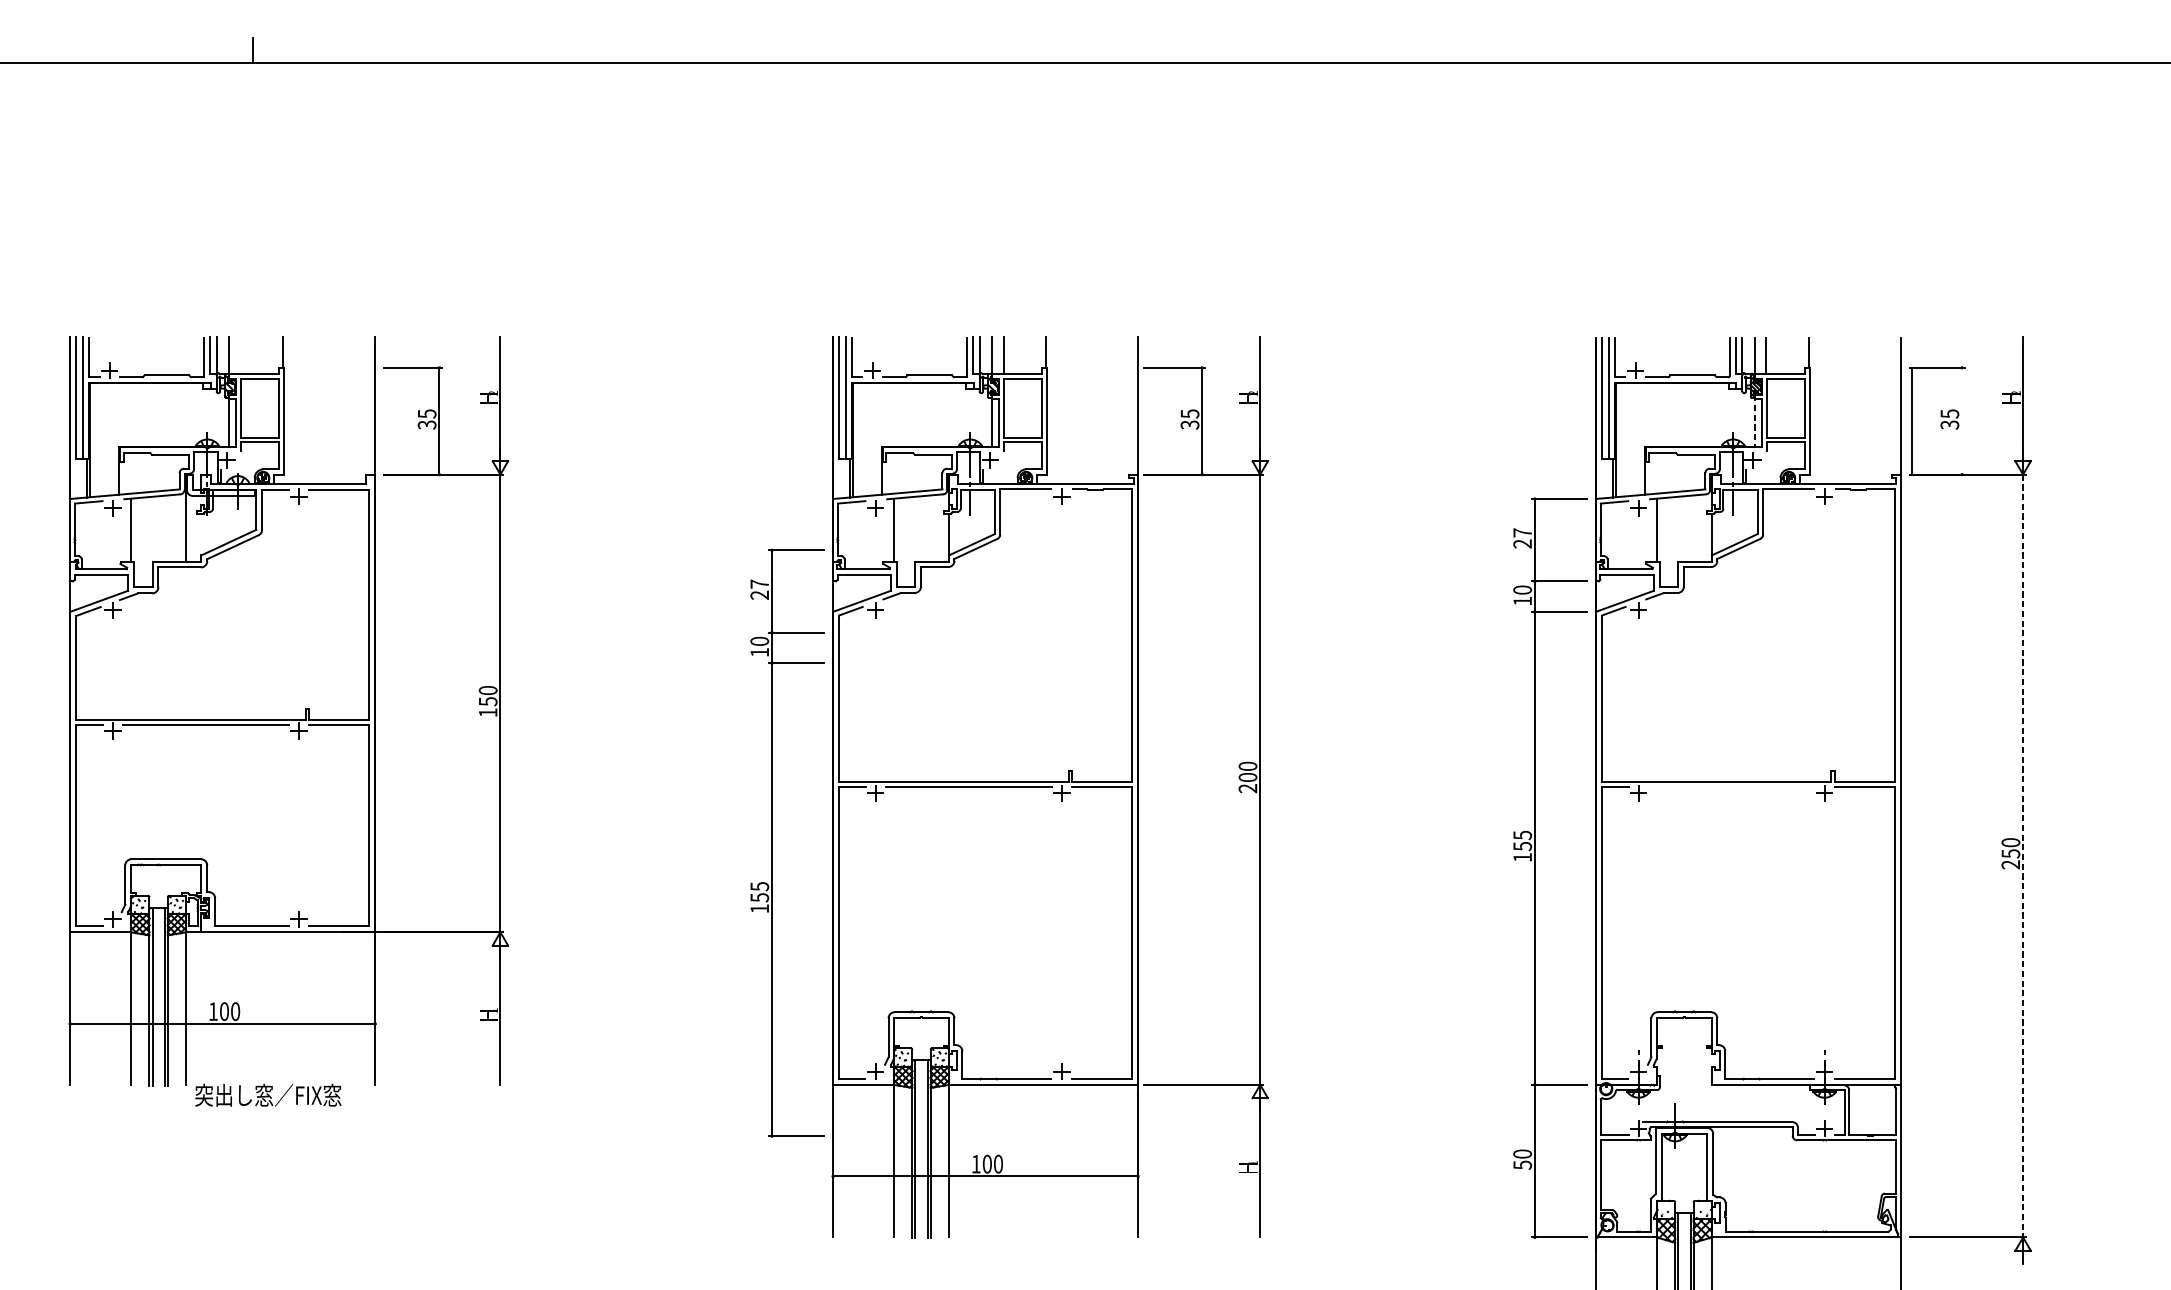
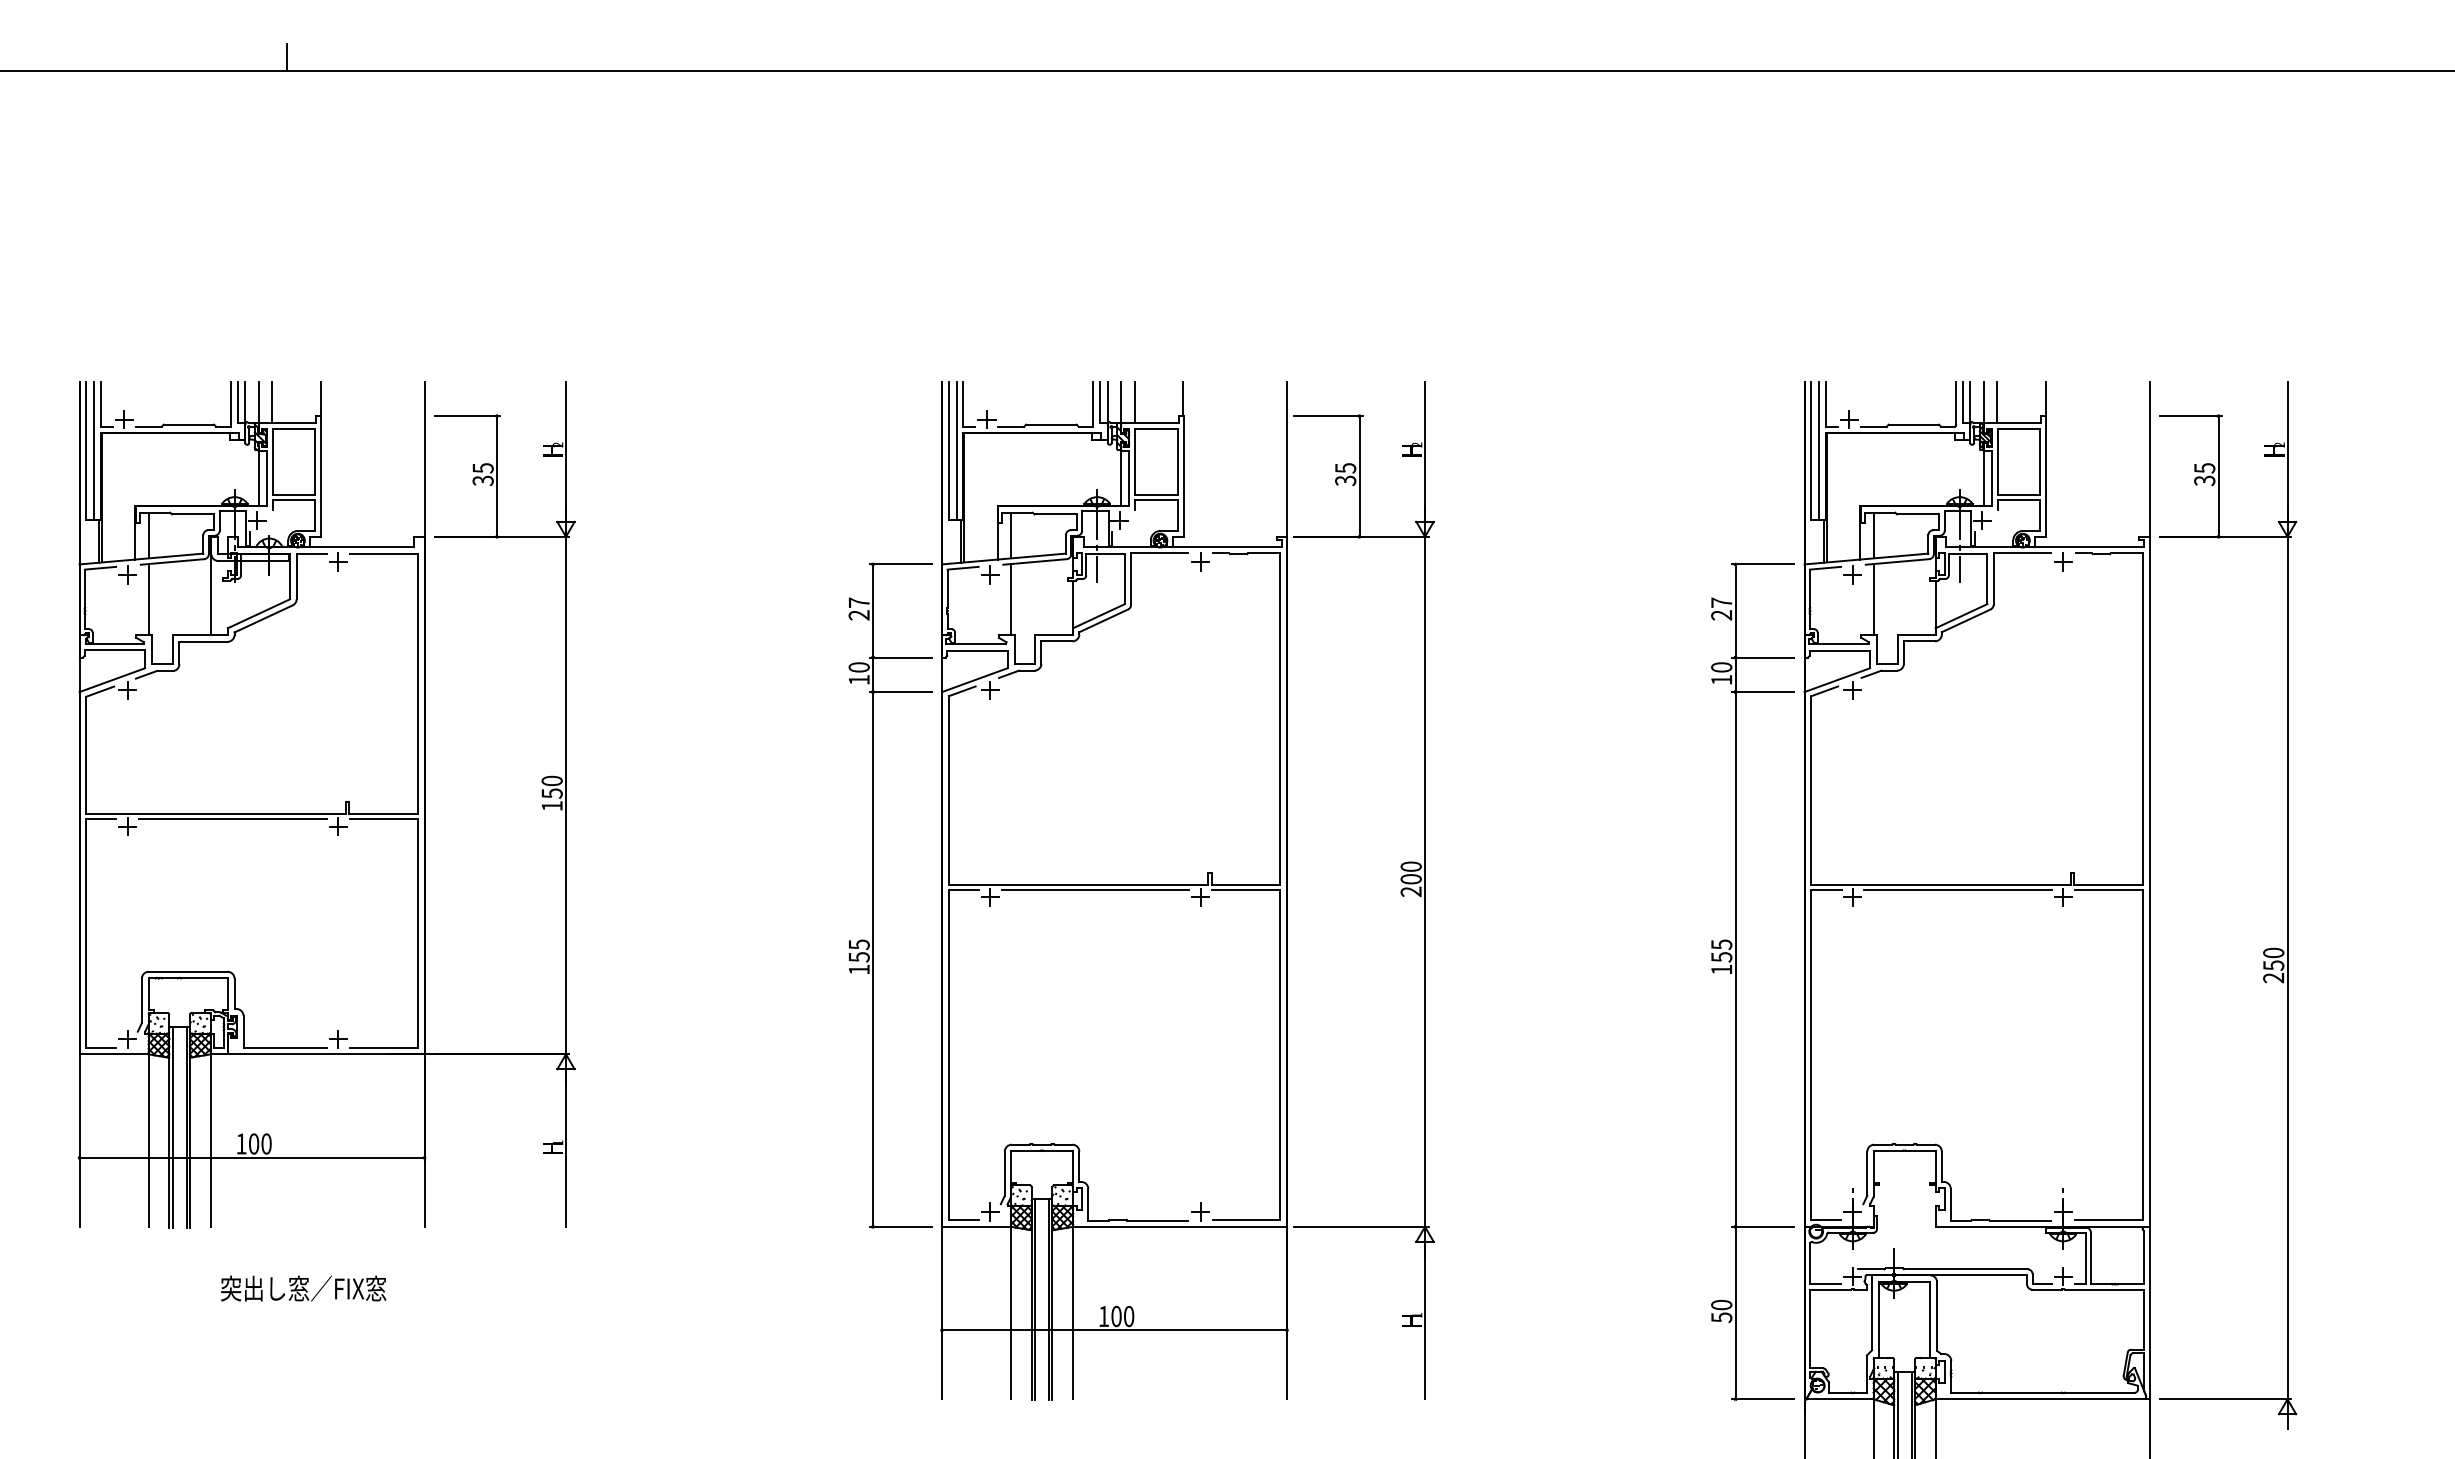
line: (240, 354) -> (272, 401), added
line: (1754, 421) -> (1983, 476), dashed -> solid
line: (1911, 421) -> (2218, 476), moved
line: (131, 473) -> (148, 535), added
line: (894, 473) -> (1011, 535), added
line: (1656, 473) -> (1873, 535), added
line: (1731, 786) -> (1957, 889), added
part: (772, 843) -> (873, 895), moved
line: (2023, 856) -> (2287, 968), dashed -> solid
text: (268, 1095) -> (303, 1288), moved

